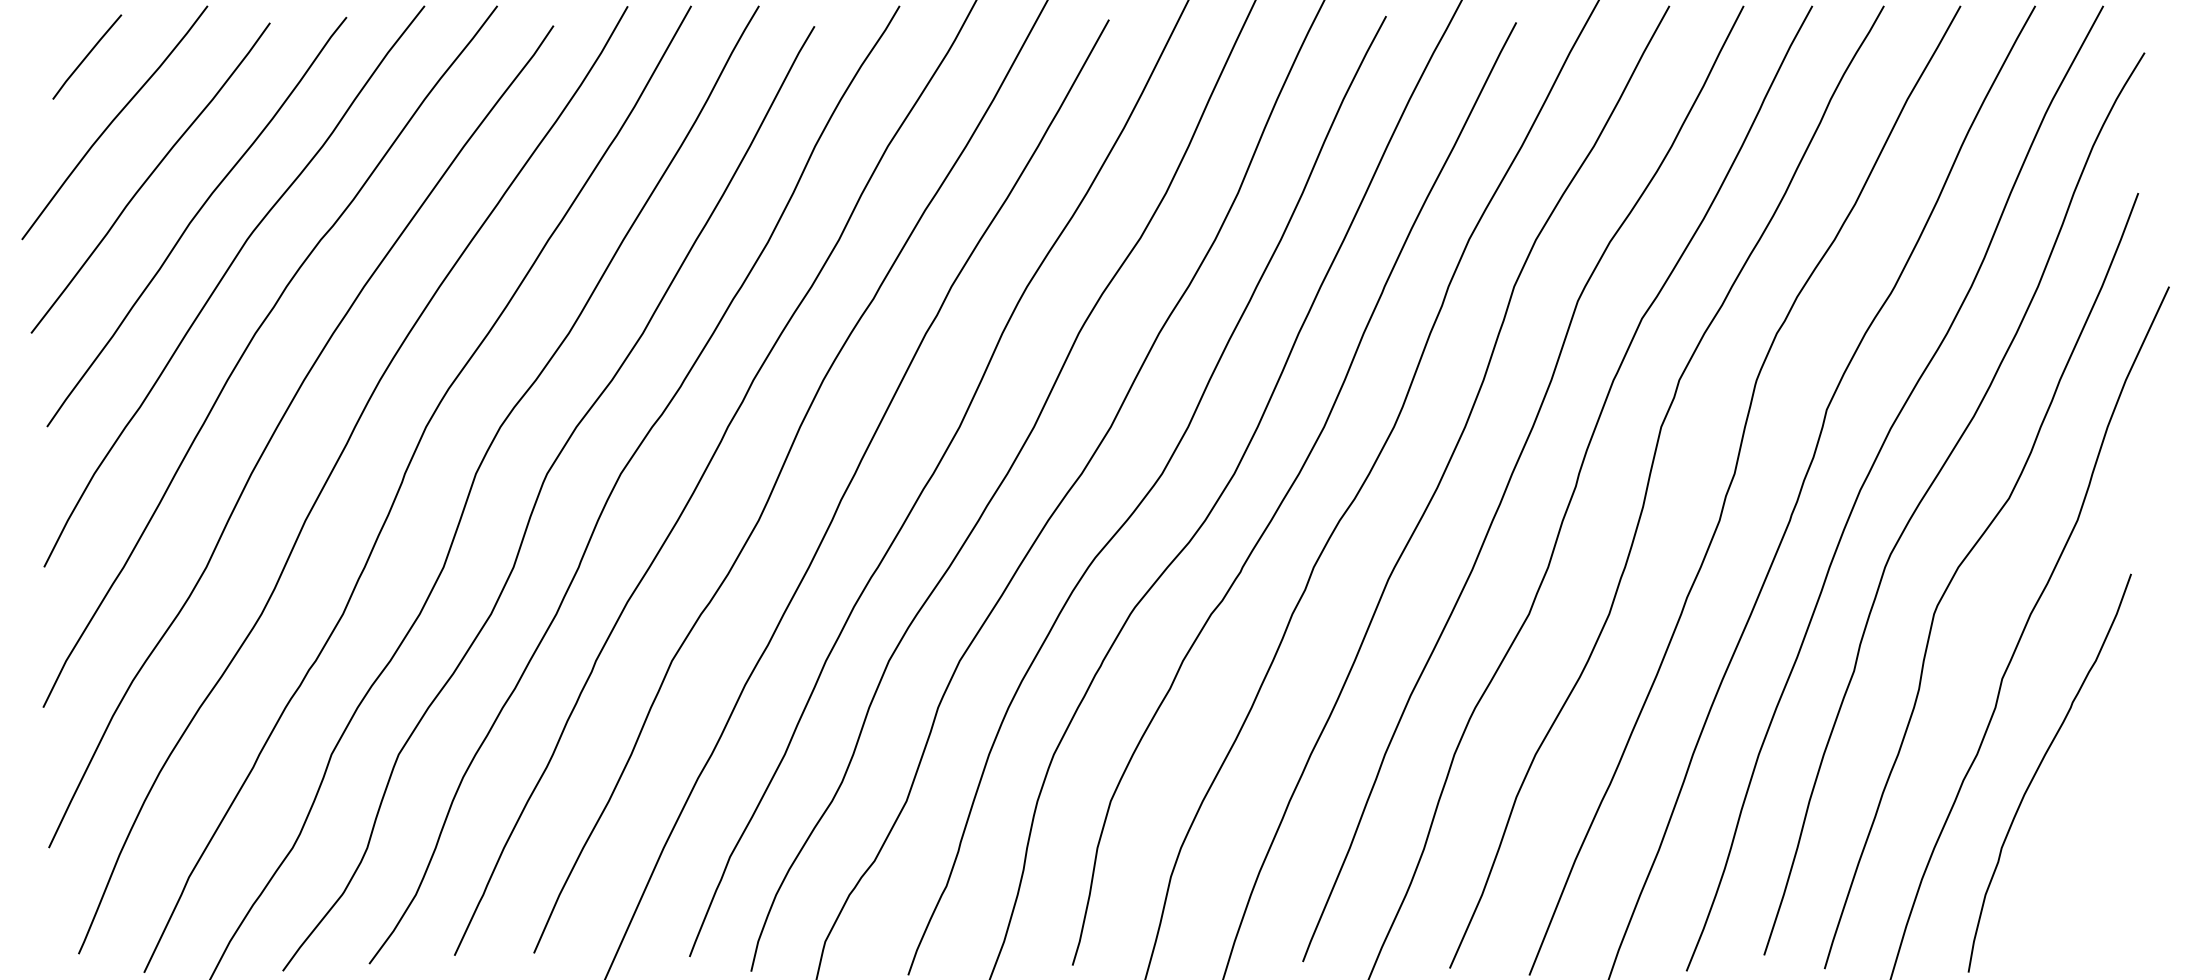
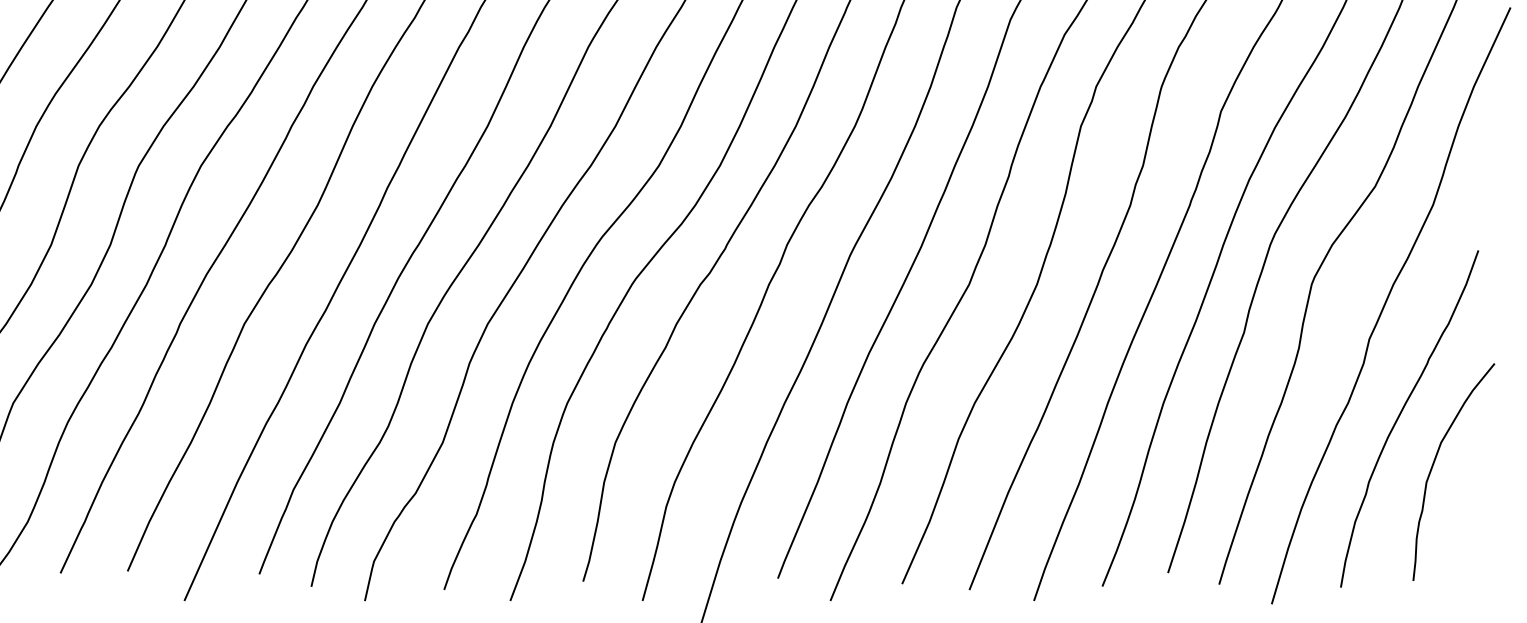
curve: (2079, 825) -> (1434, 463), added

